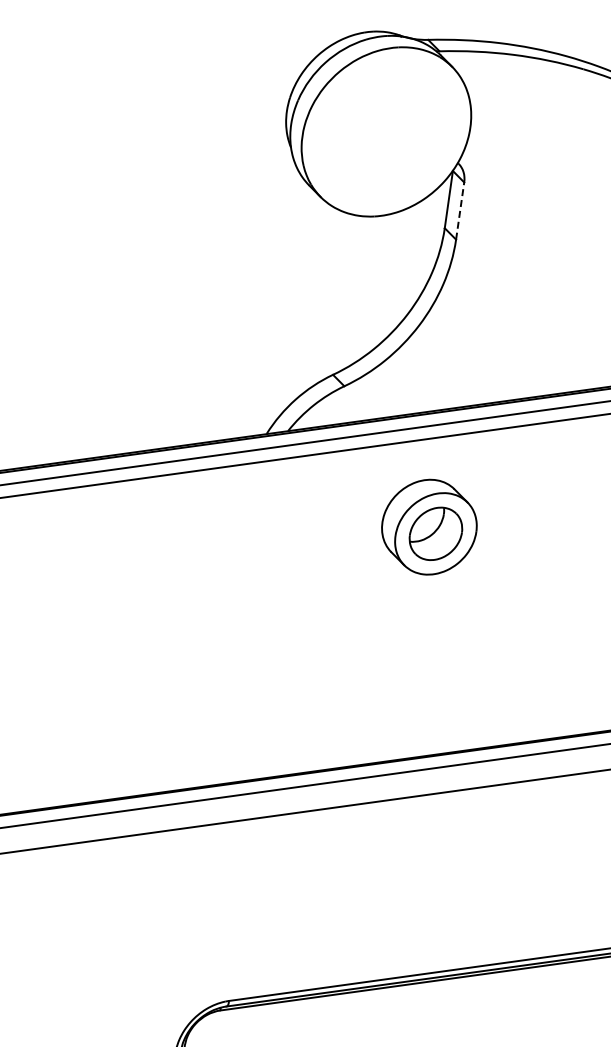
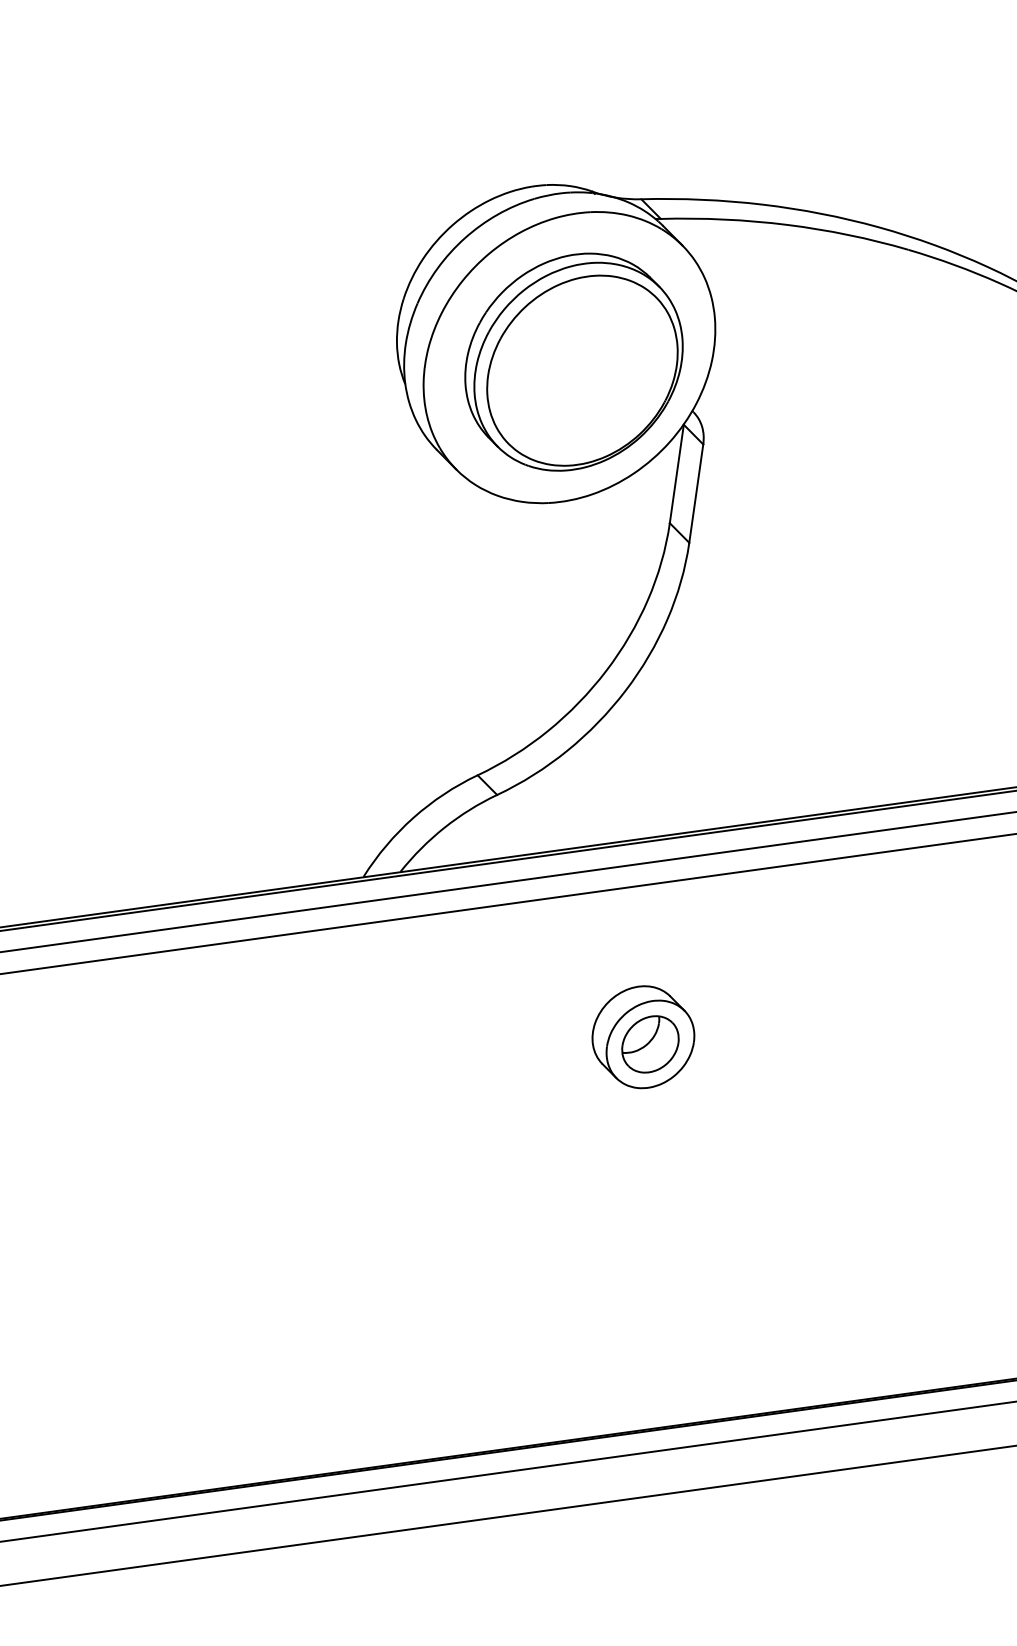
part: (388, 134) -> (573, 361), added
line: (460, 211) -> (696, 494), dashed -> solid
part: (429, 526) -> (643, 1036), size x0.62

